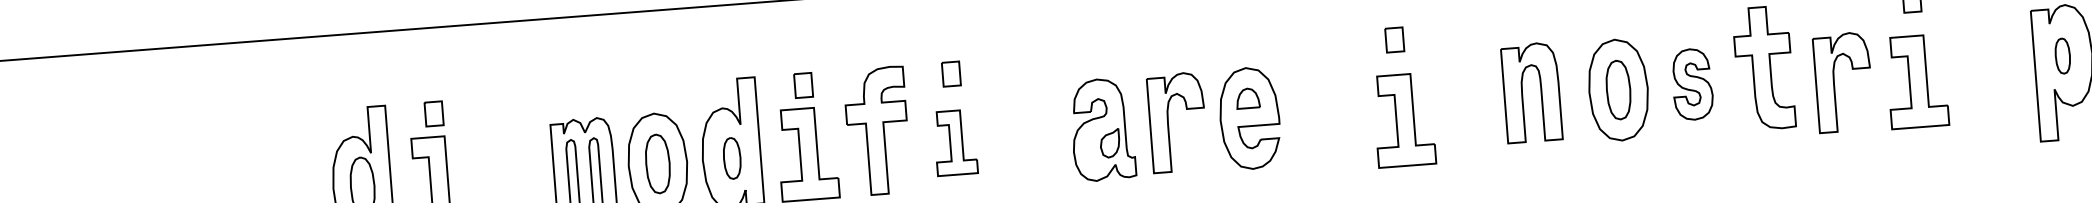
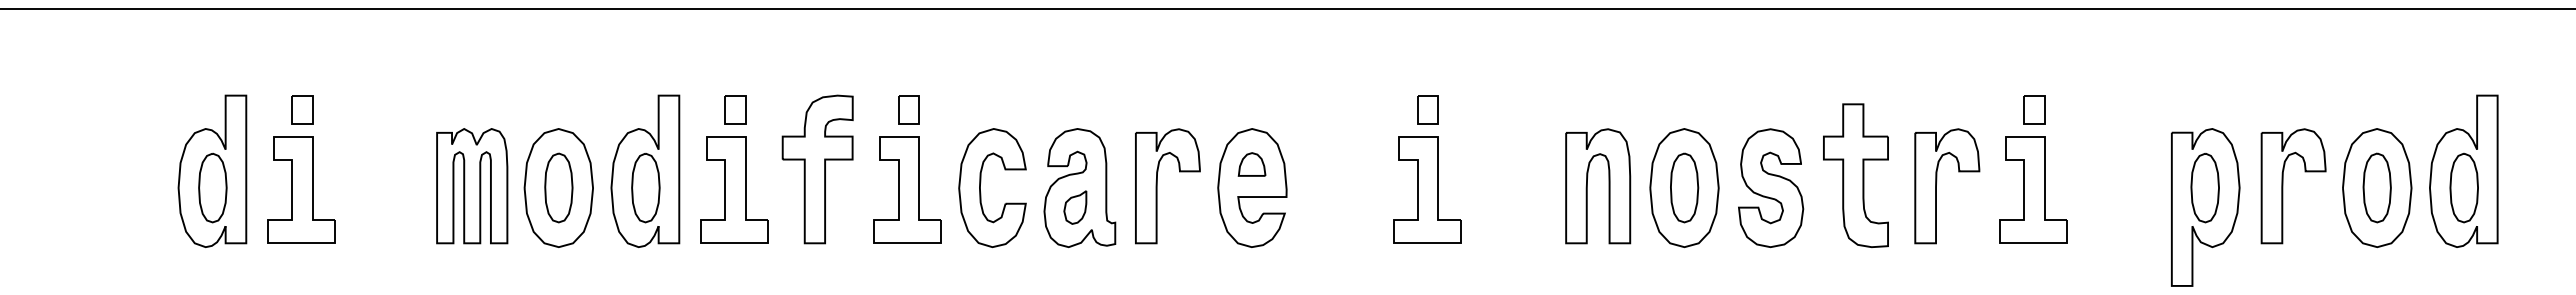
part: (2062, 56) -> (2204, 188), size x1.67
part: (1917, 81) -> (2033, 189), moved
part: (1692, 83) -> (1771, 187), size x1.43
part: (1834, 83) -> (1936, 186), moved
part: (1540, 92) -> (1608, 186), moved
part: (1404, 119) -> (1427, 189), moved
part: (1017, 135) -> (980, 187), added
part: (955, 142) -> (907, 189), size x1.43
part: (1110, 143) -> (1075, 207), moved
part: (731, 158) -> (645, 188), size x1.43

